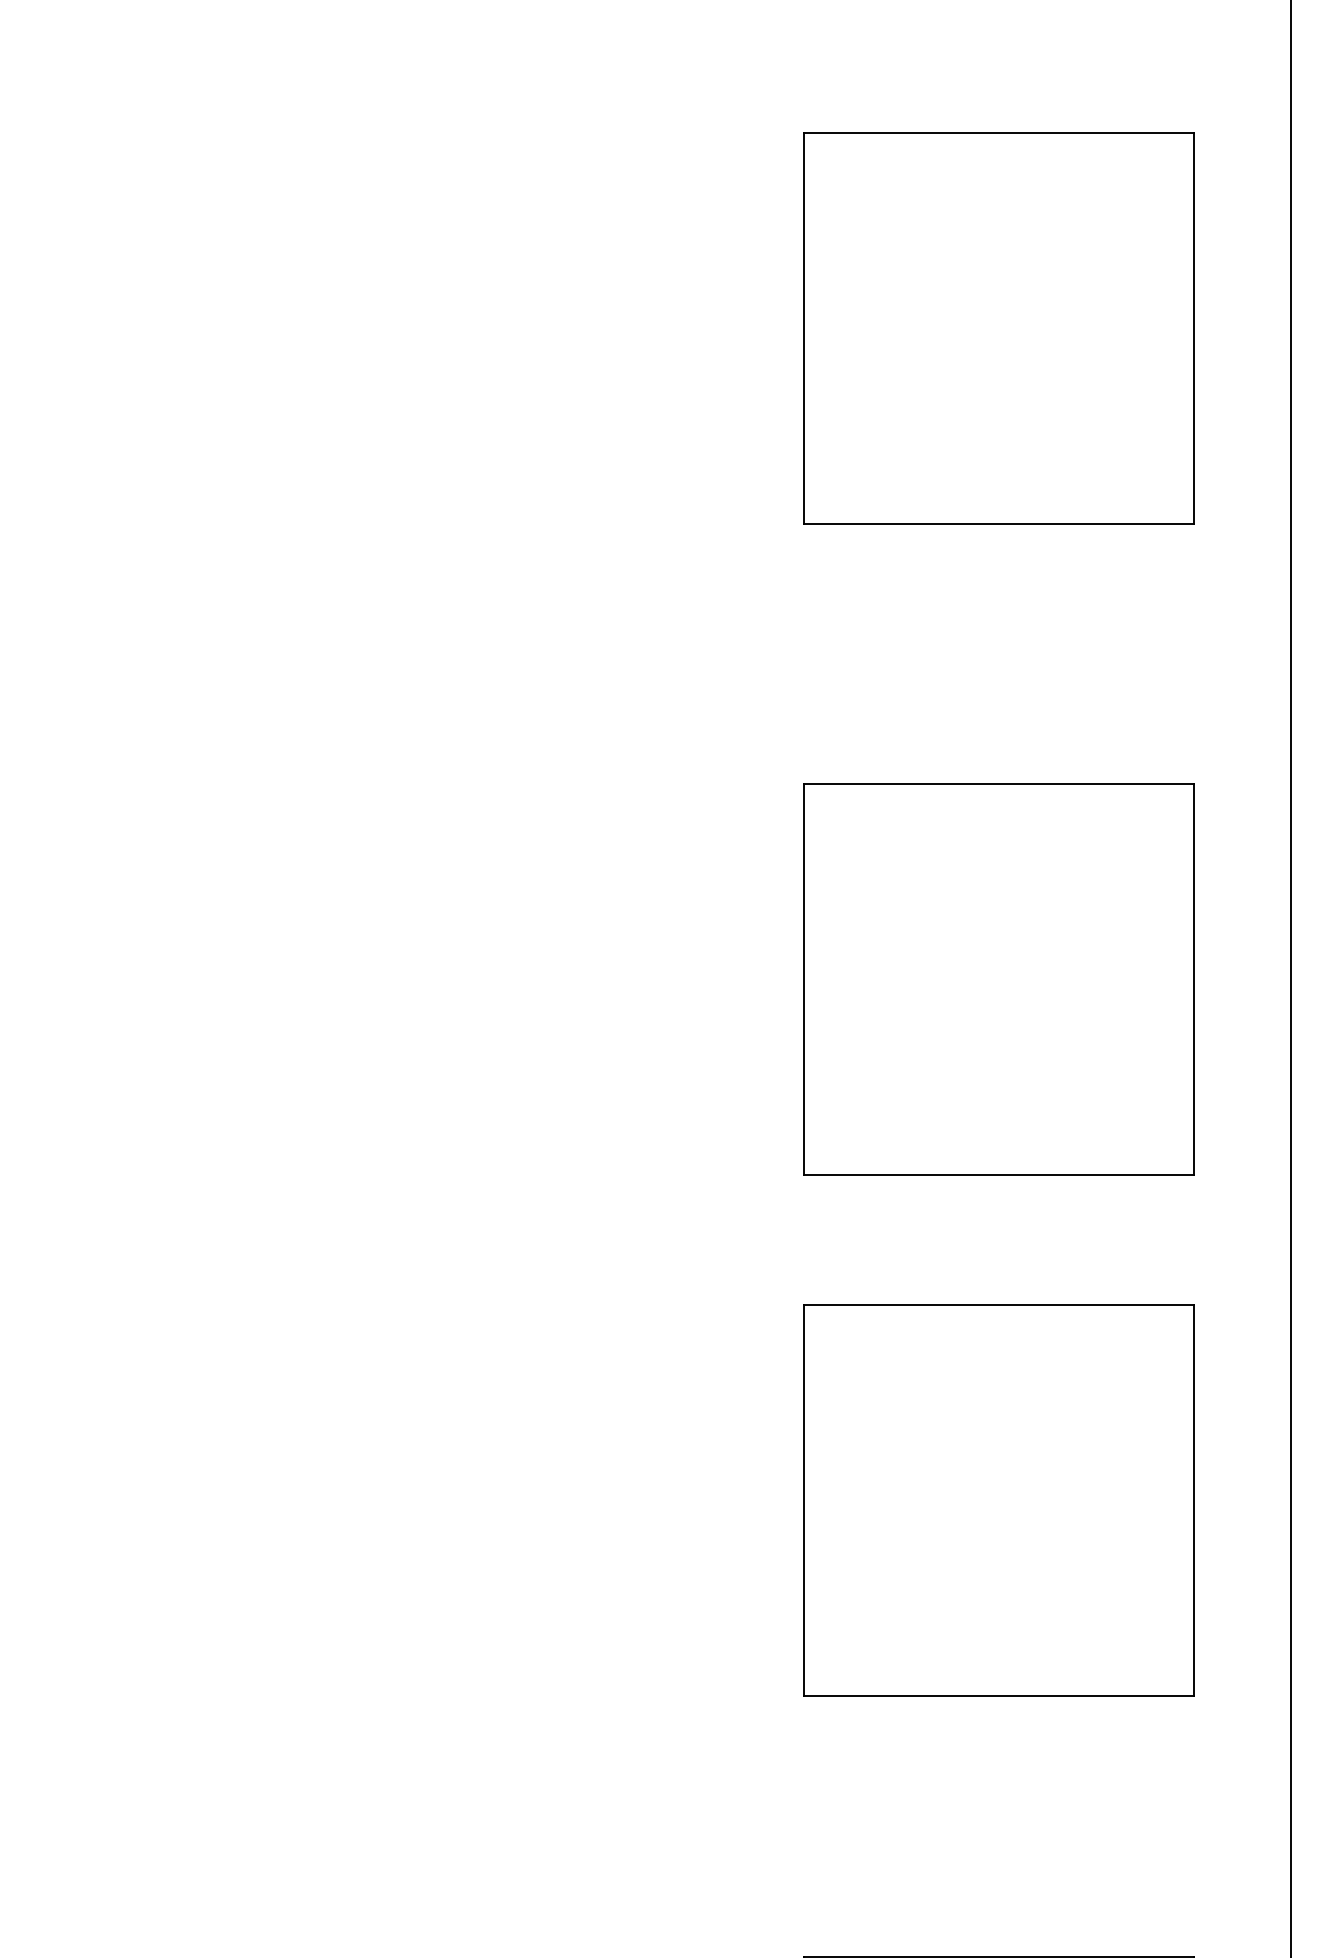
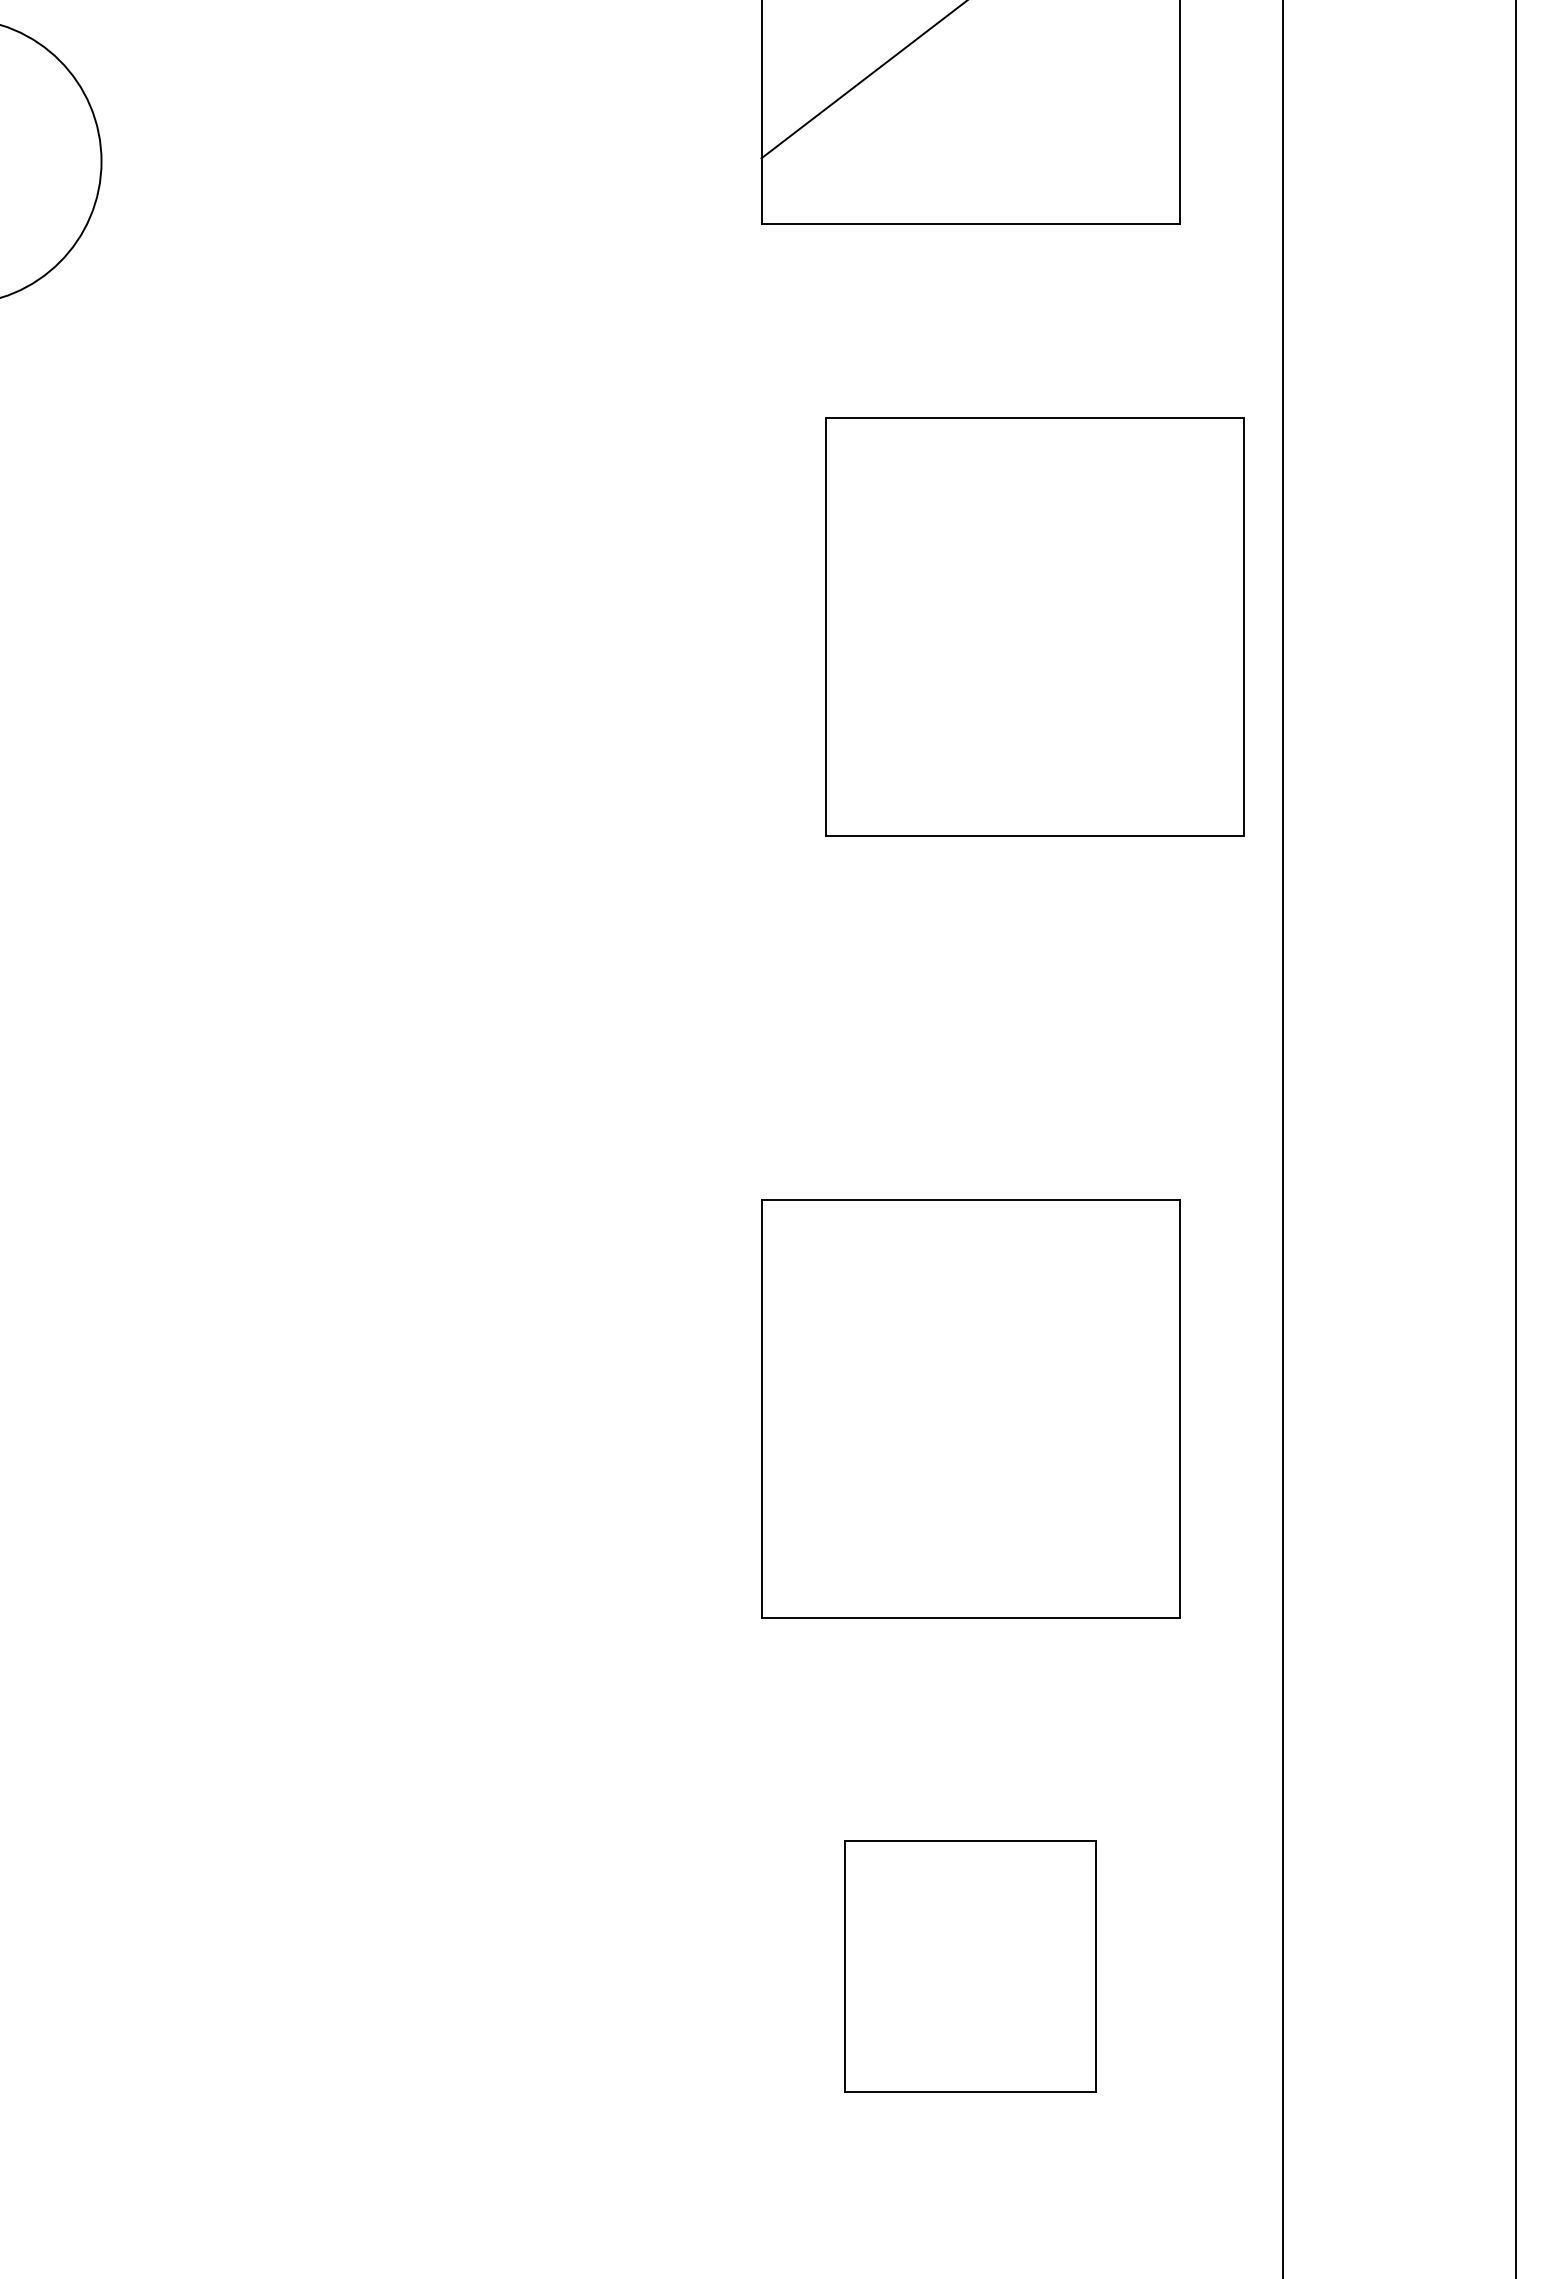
part: (998, 327) -> (1034, 626), moved
part: (998, 1499) -> (970, 1965), size x0.6

